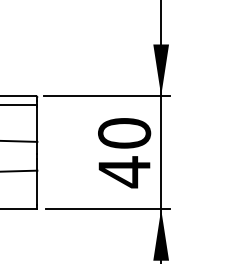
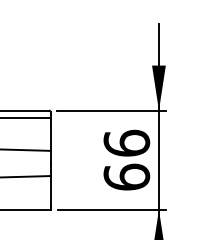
text: (124, 152) -> (126, 160), 40 -> 66

